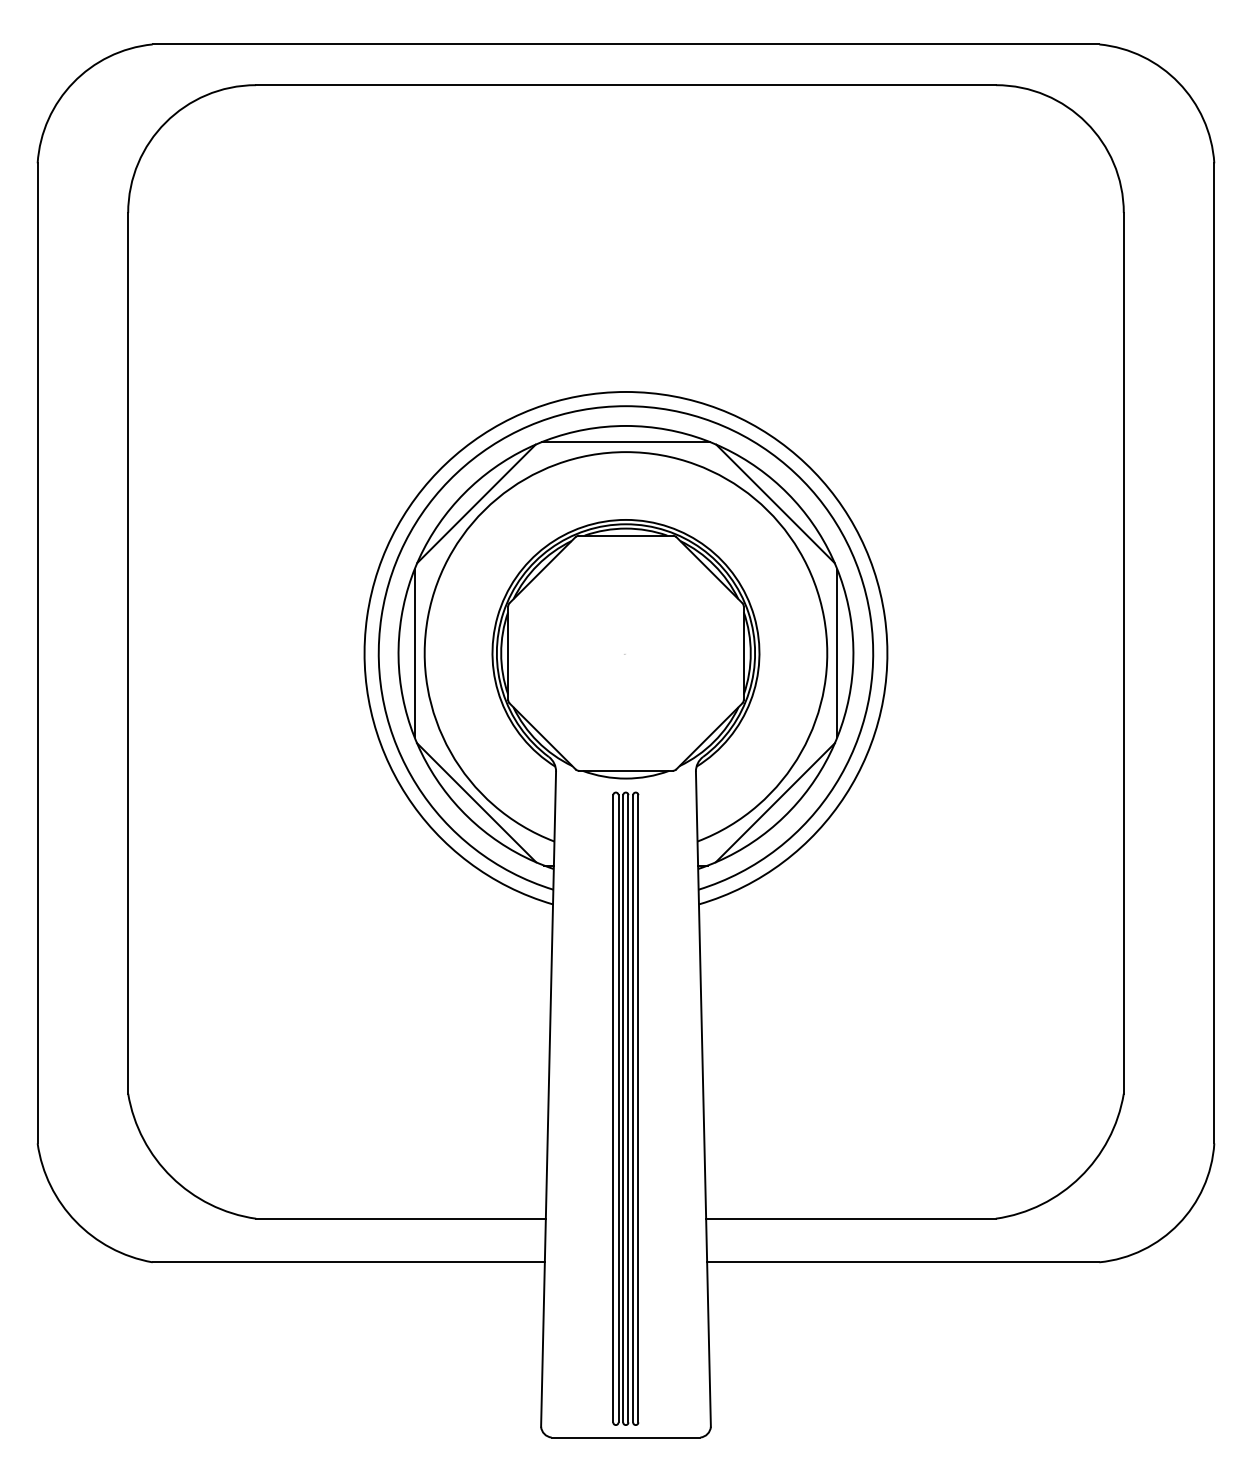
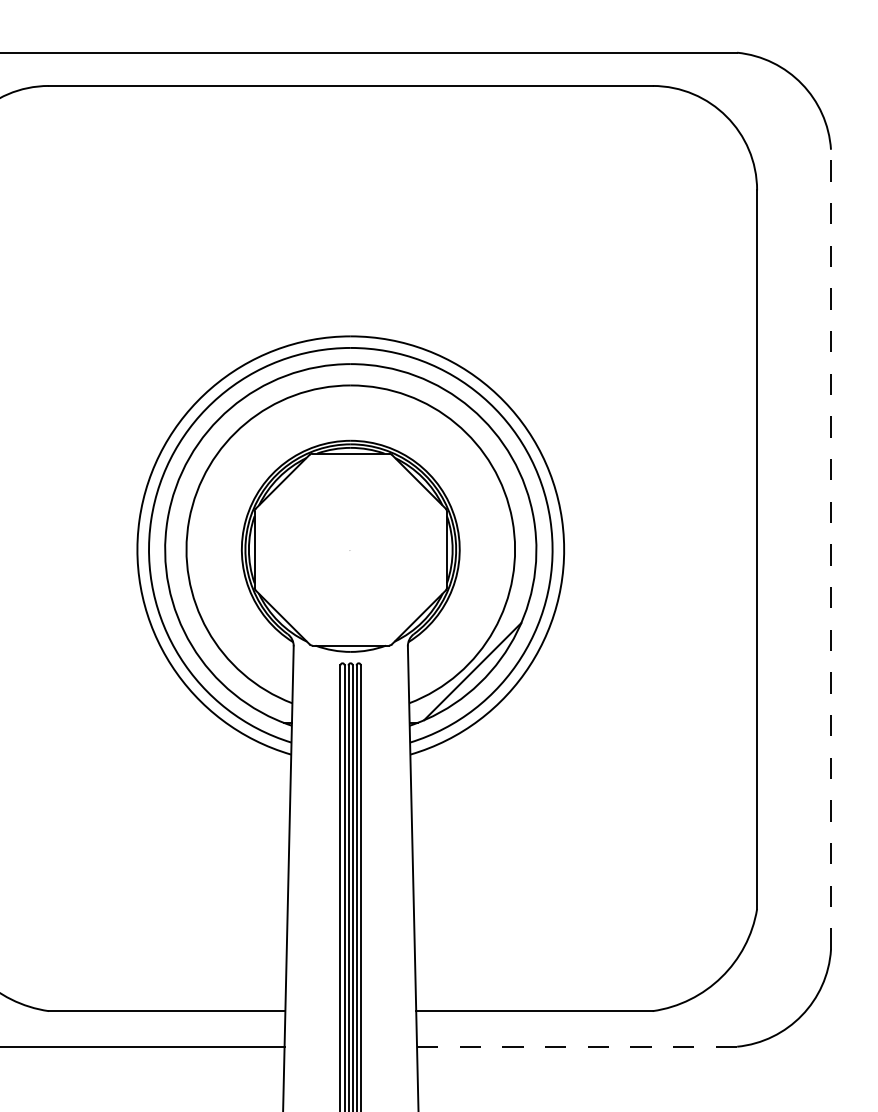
line: (625, 442) -> (350, 377), removed
line: (476, 503) -> (228, 427), removed
line: (775, 503) -> (472, 427), removed
line: (1214, 652) -> (831, 549), solid -> dashed
line: (414, 653) -> (178, 549), removed
line: (837, 653) -> (523, 549), removed
line: (476, 802) -> (228, 671), removed
line: (902, 1262) -> (576, 1046), solid -> dashed

